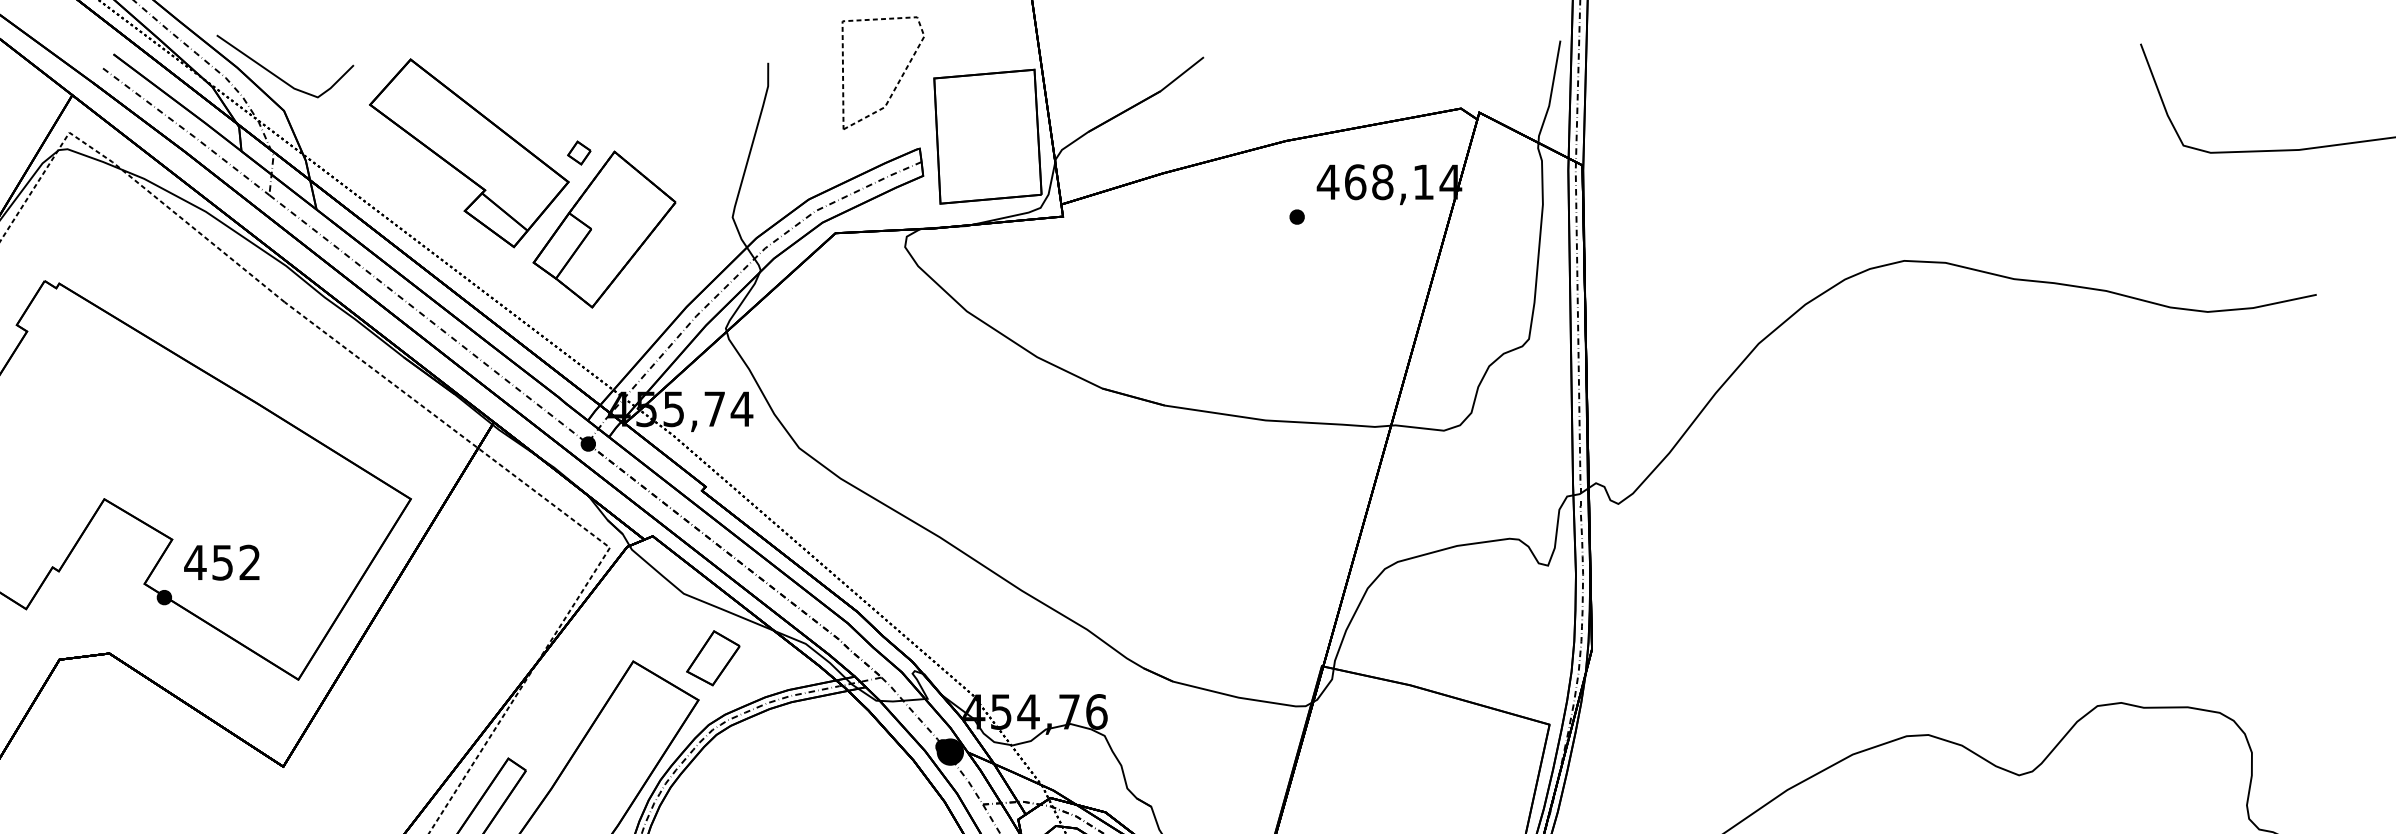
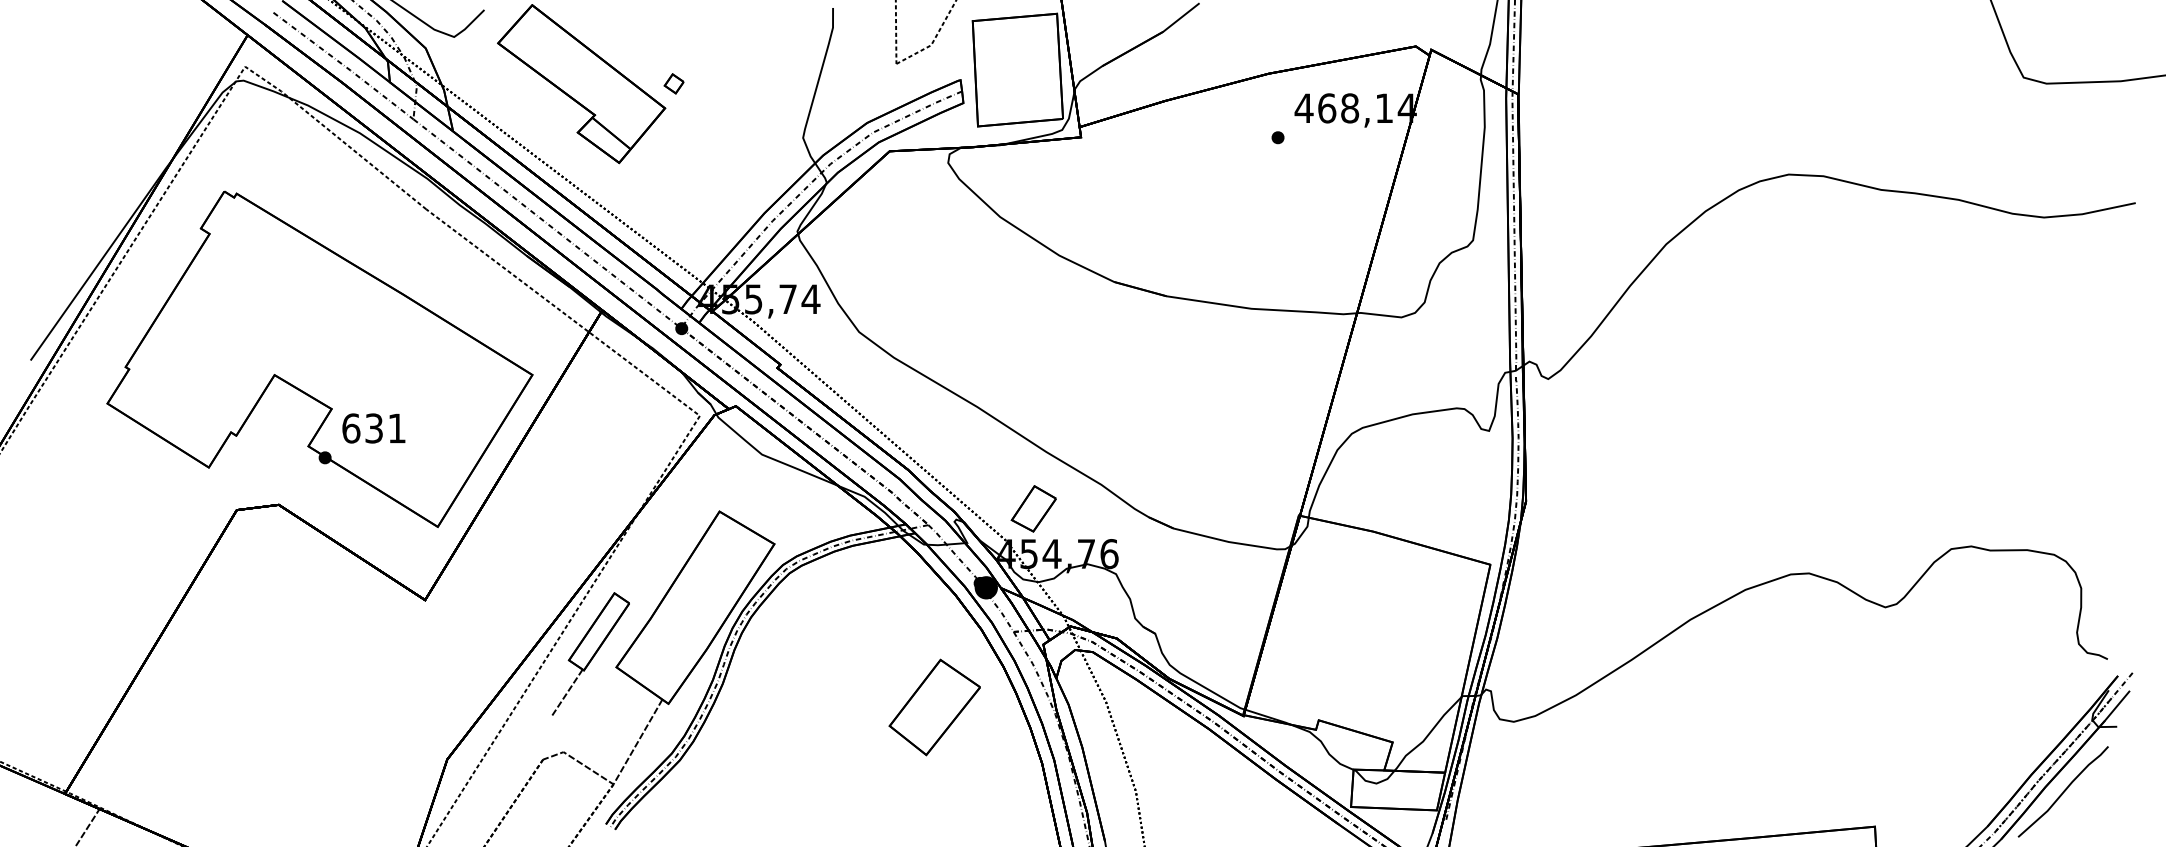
part: (603, 228) -> (694, 147), removed
text: (221, 562) -> (373, 428), 452 -> 631
part: (712, 657) -> (1033, 508), moved

